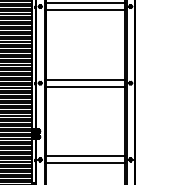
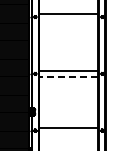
line: (85, 9) -> (68, 19), removed
line: (85, 86) -> (68, 76), solid -> dashed
line: (85, 163) -> (68, 133), removed

